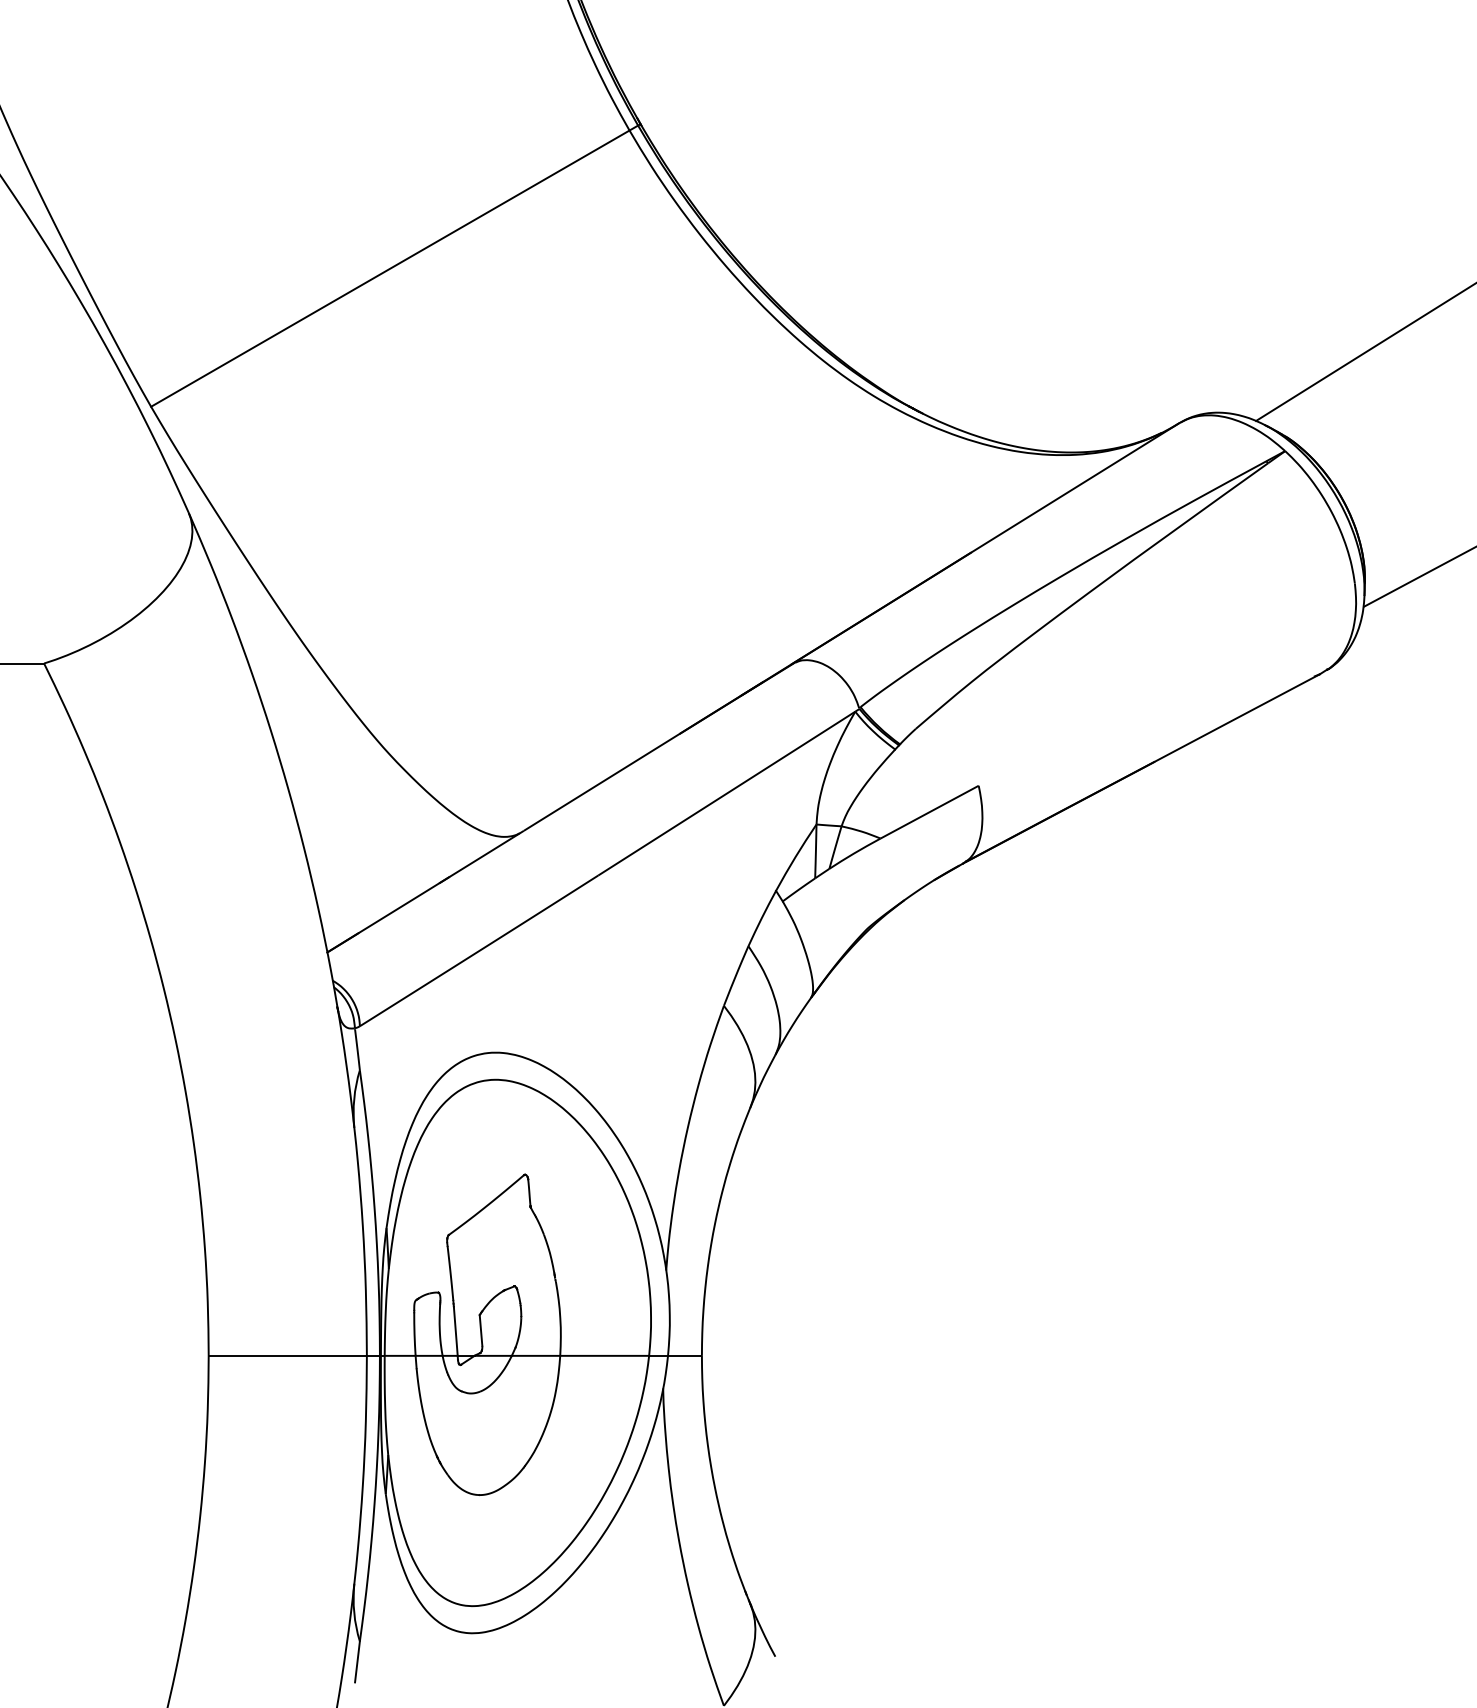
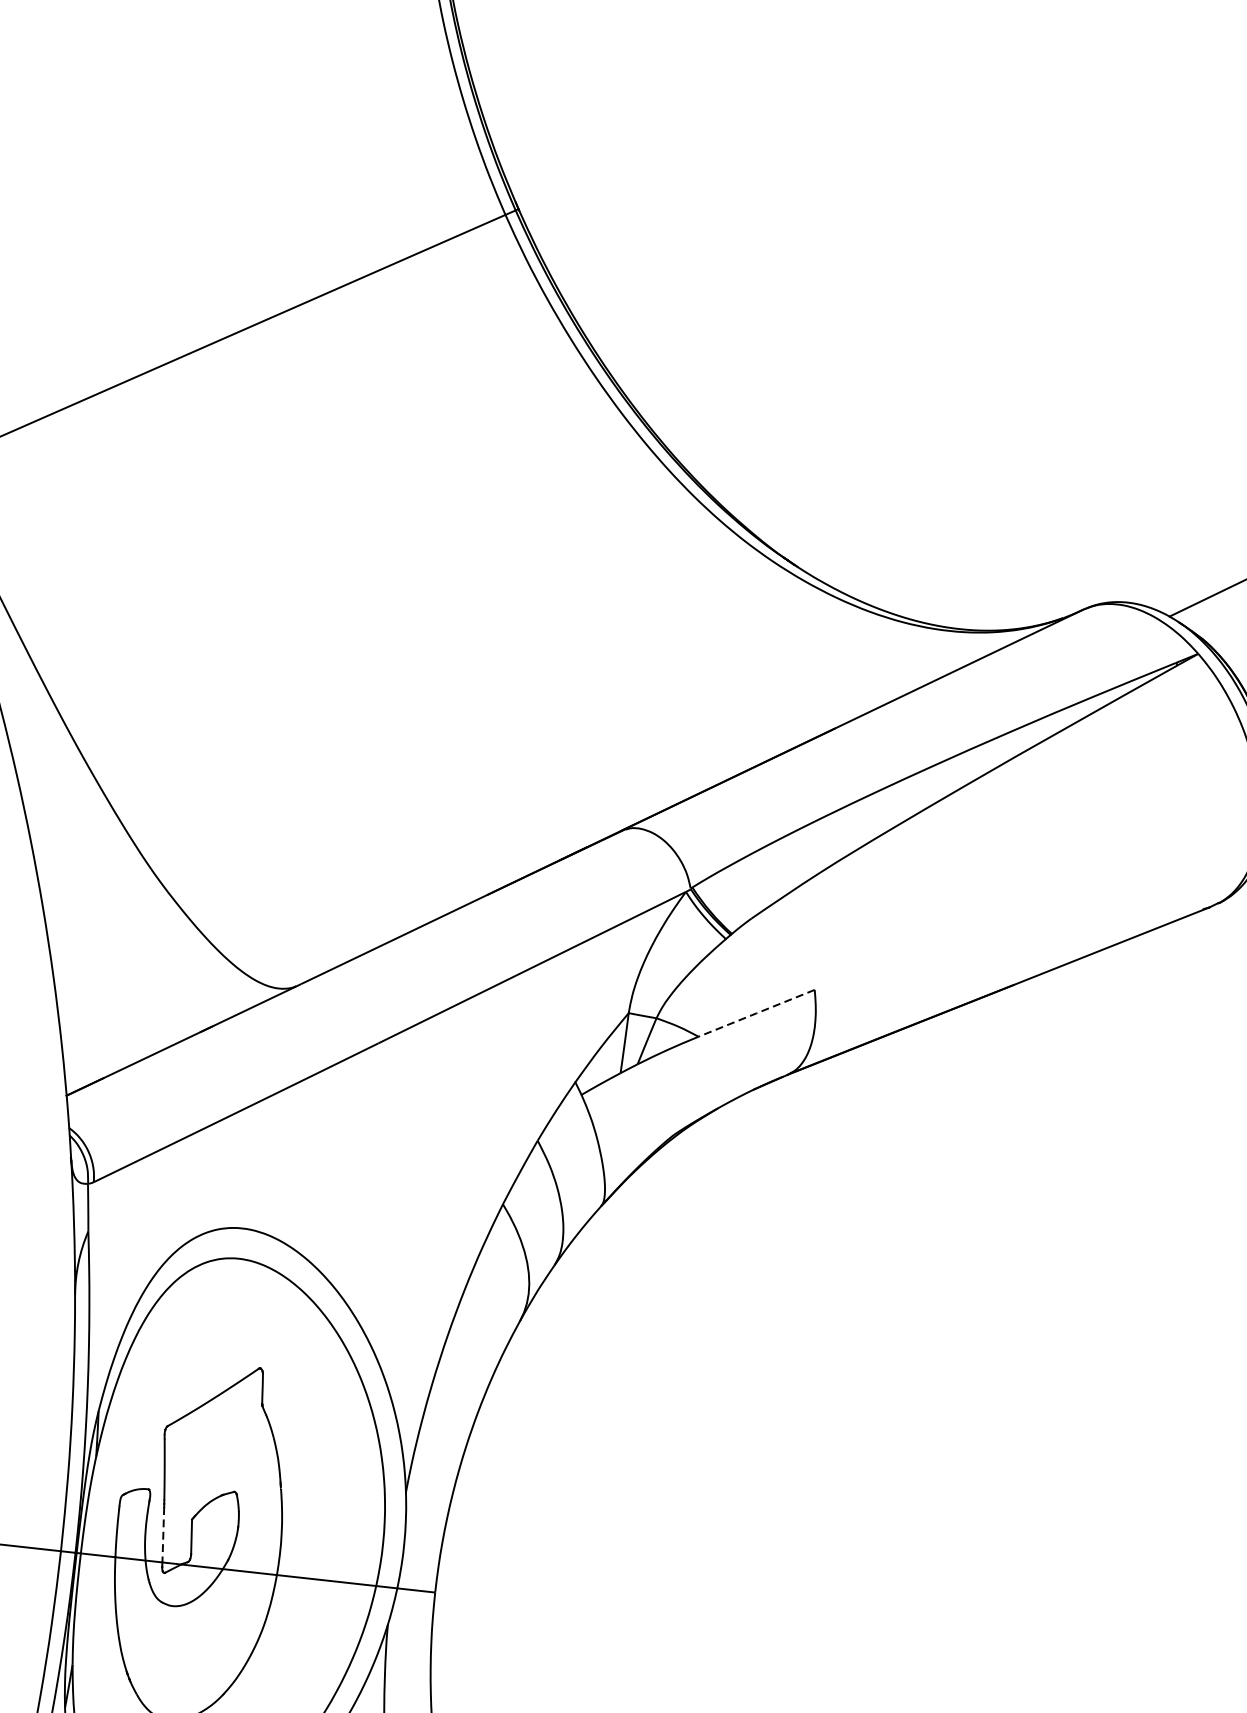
line: (929, 812) -> (756, 1013), solid -> dashed
line: (455, 1331) -> (162, 1534), solid -> dashed

